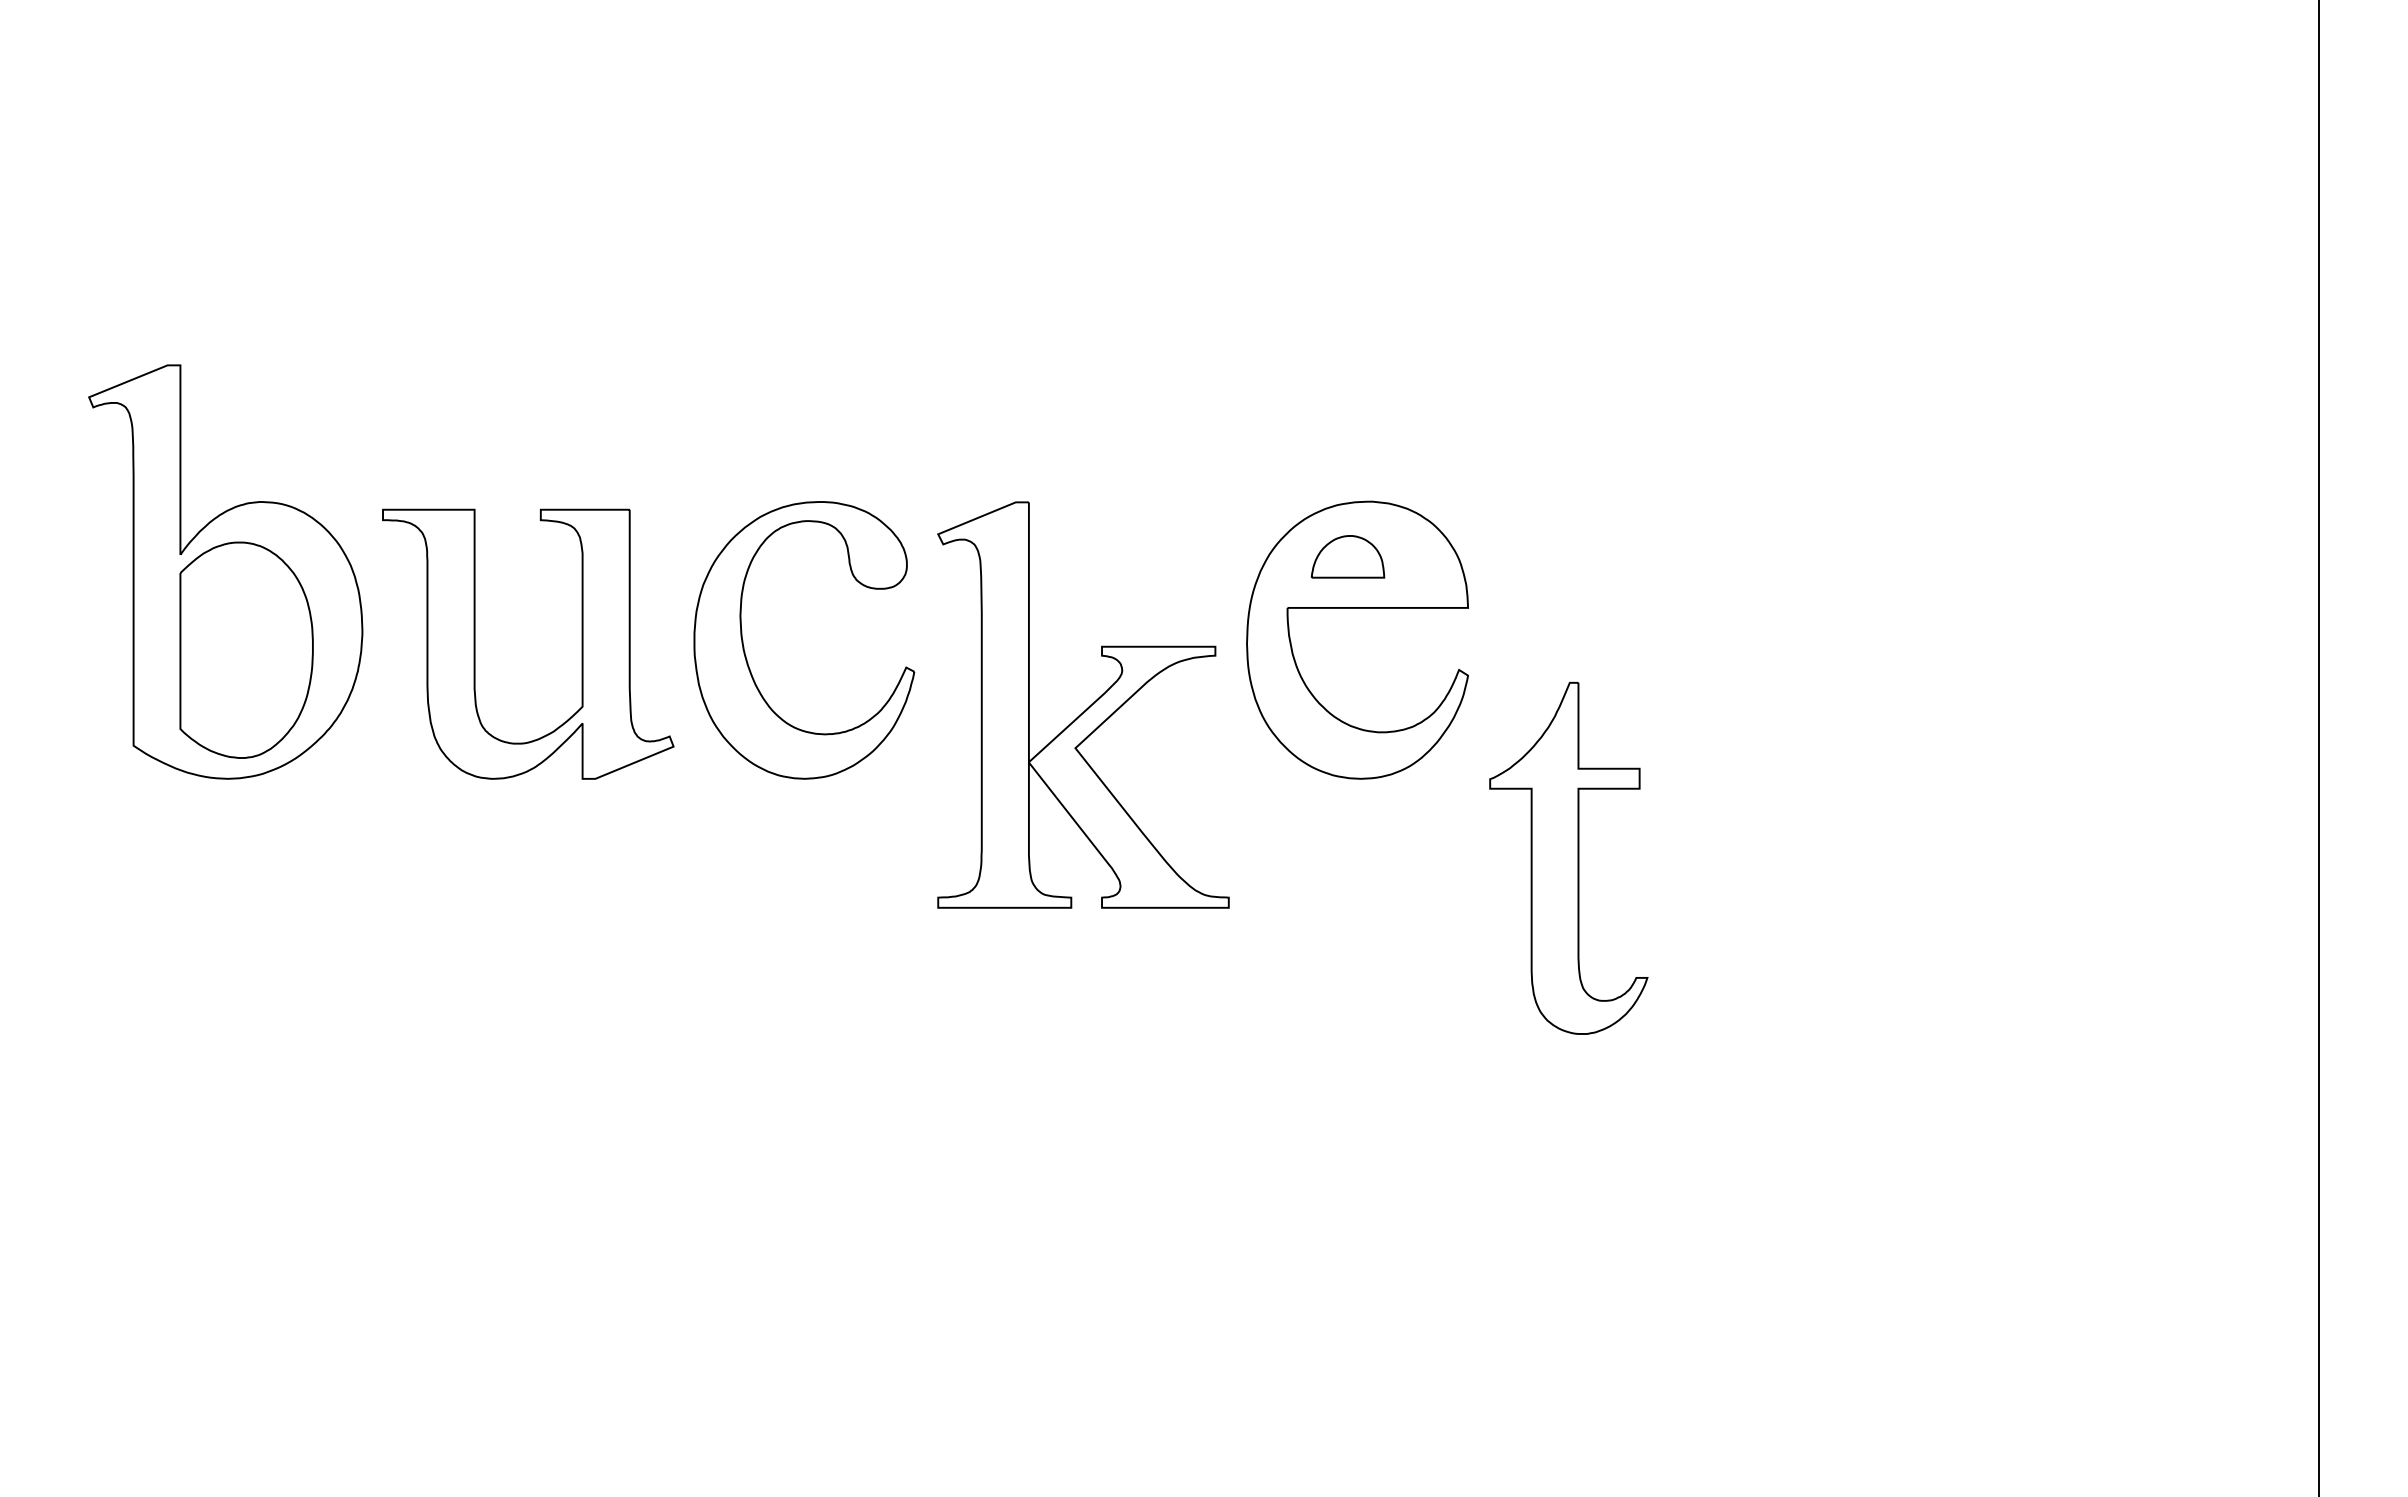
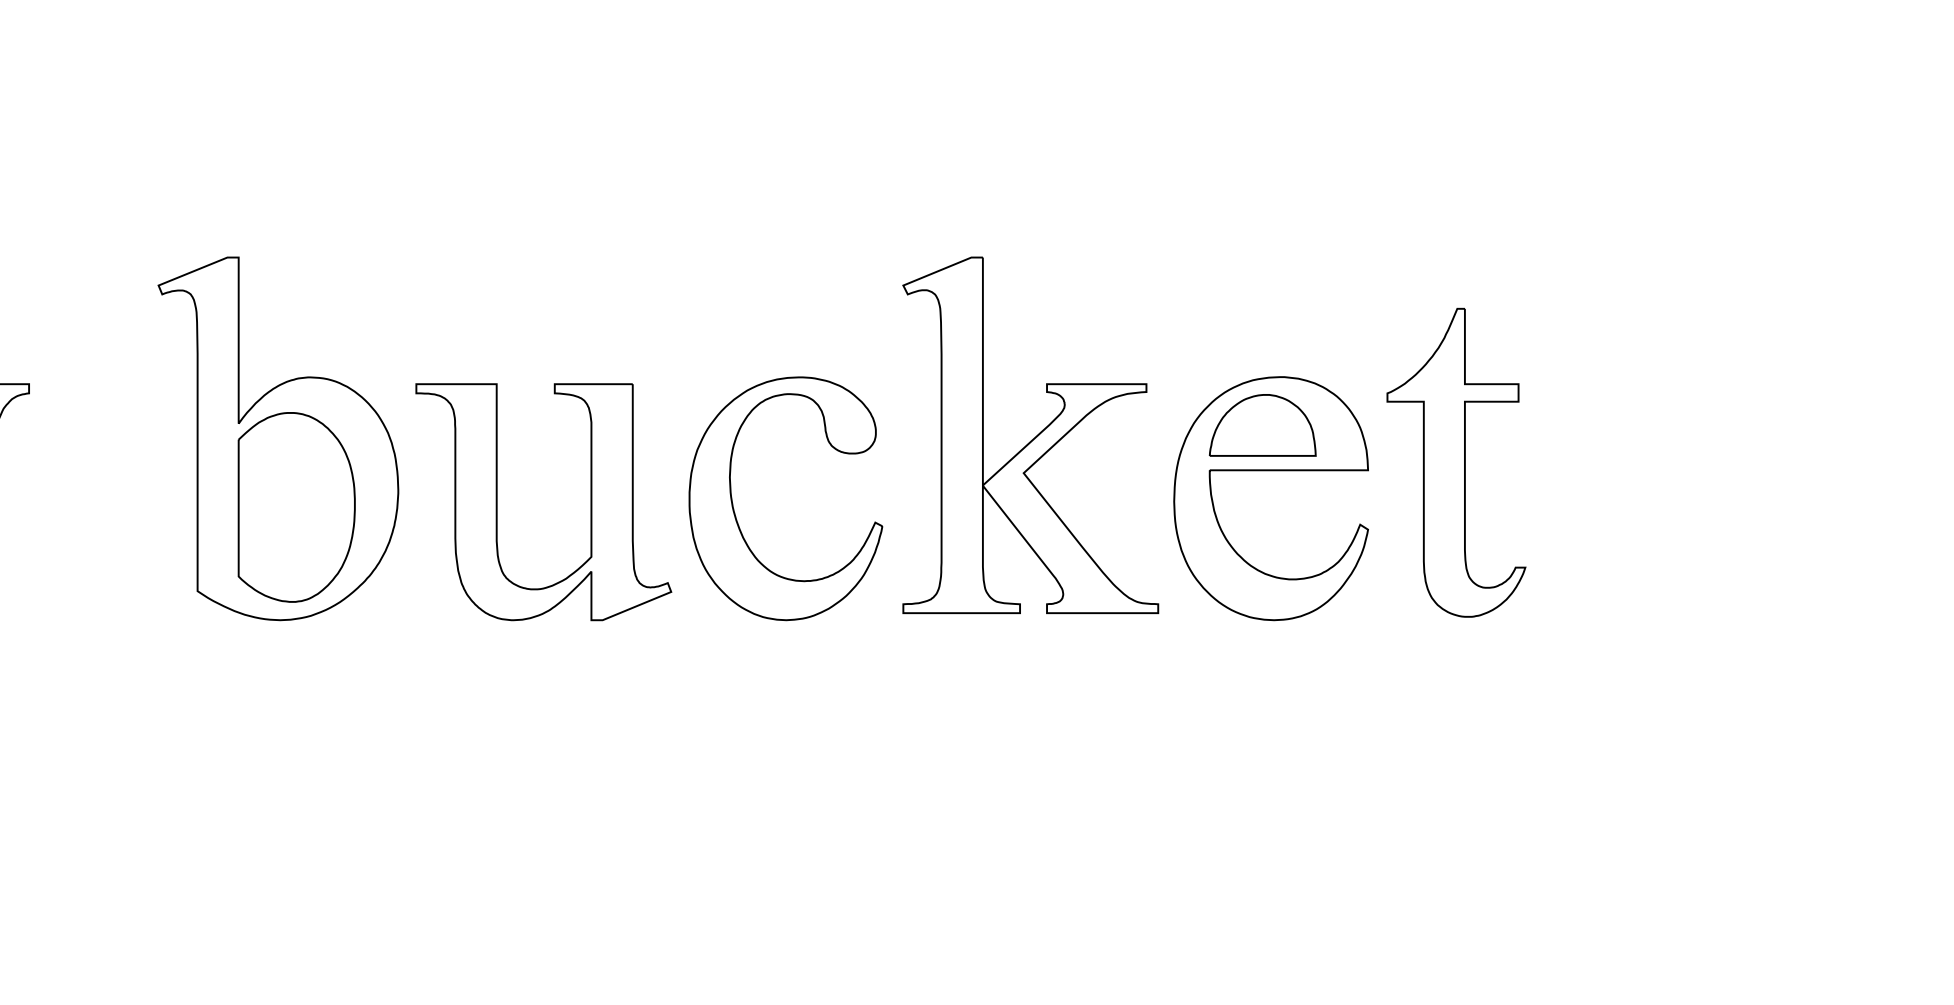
part: (1347, 556) -> (1262, 425), size x1.67
part: (1083, 704) -> (1030, 434), moved
part: (1568, 857) -> (1456, 462), moved

